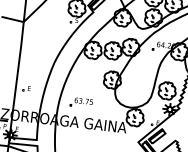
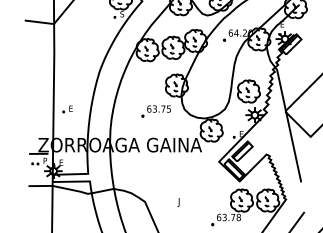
part: (80, 102) -> (155, 111), moved

